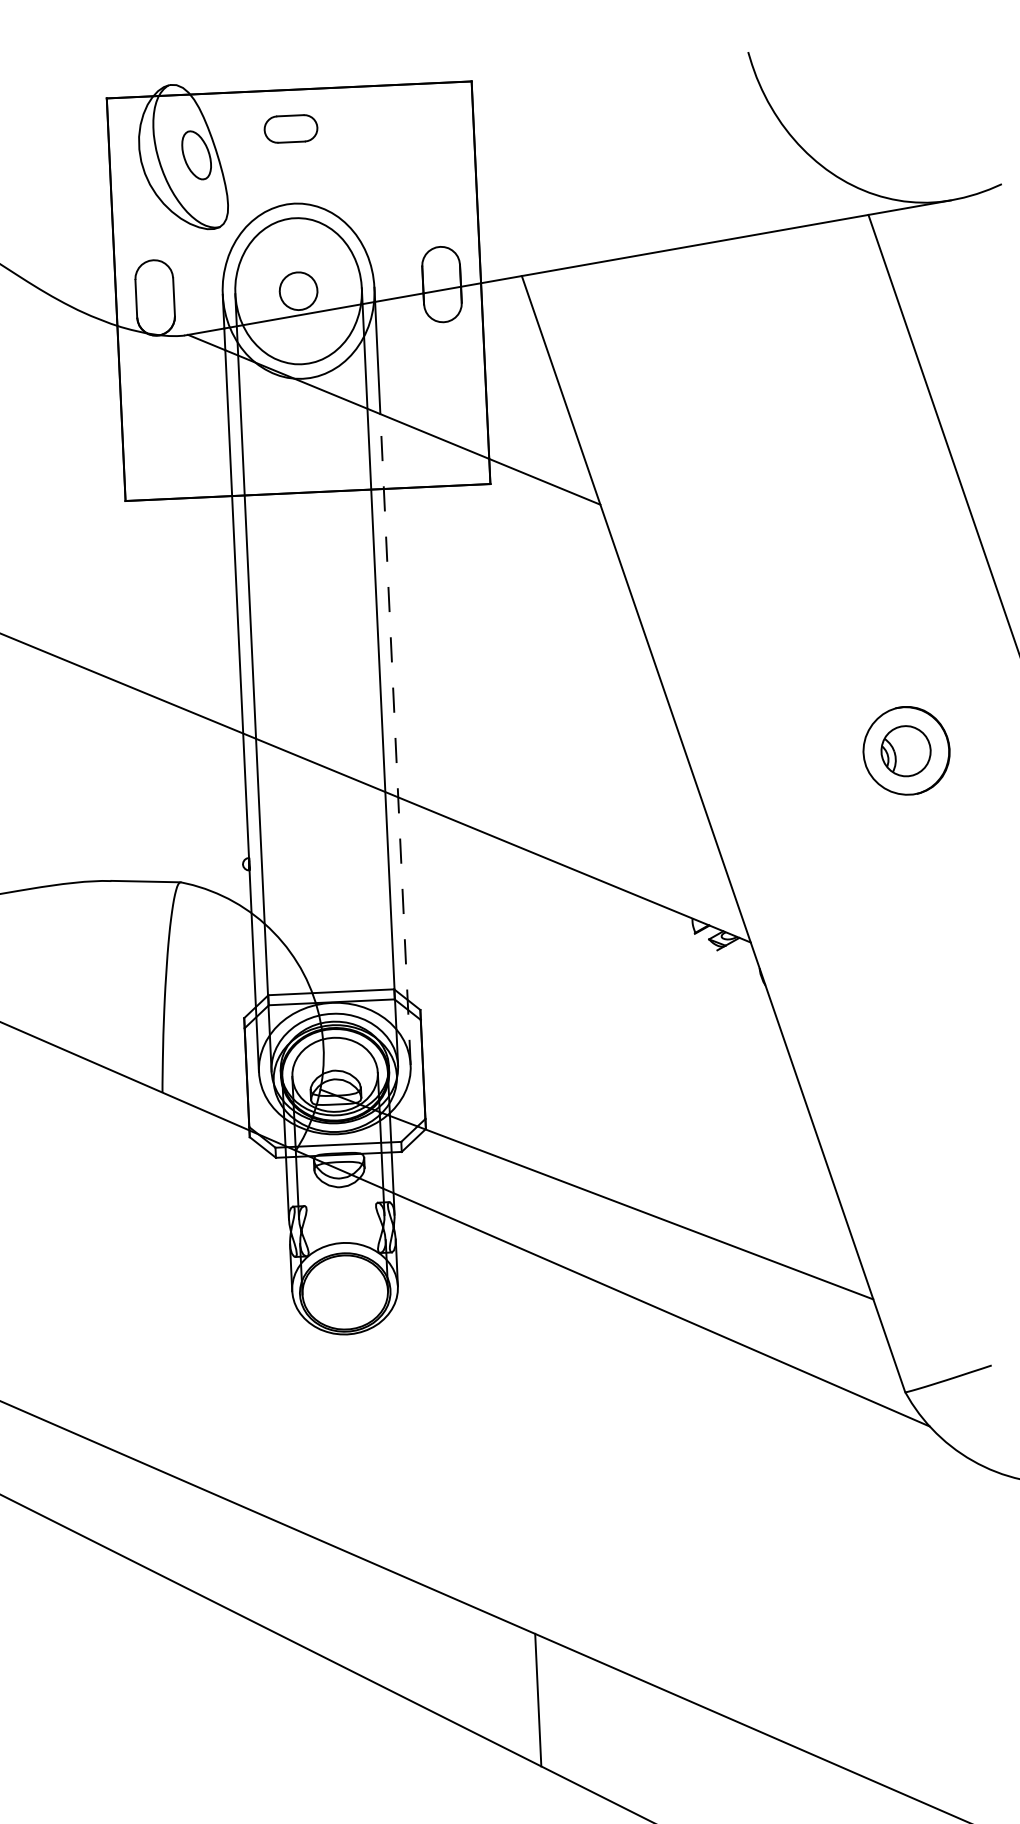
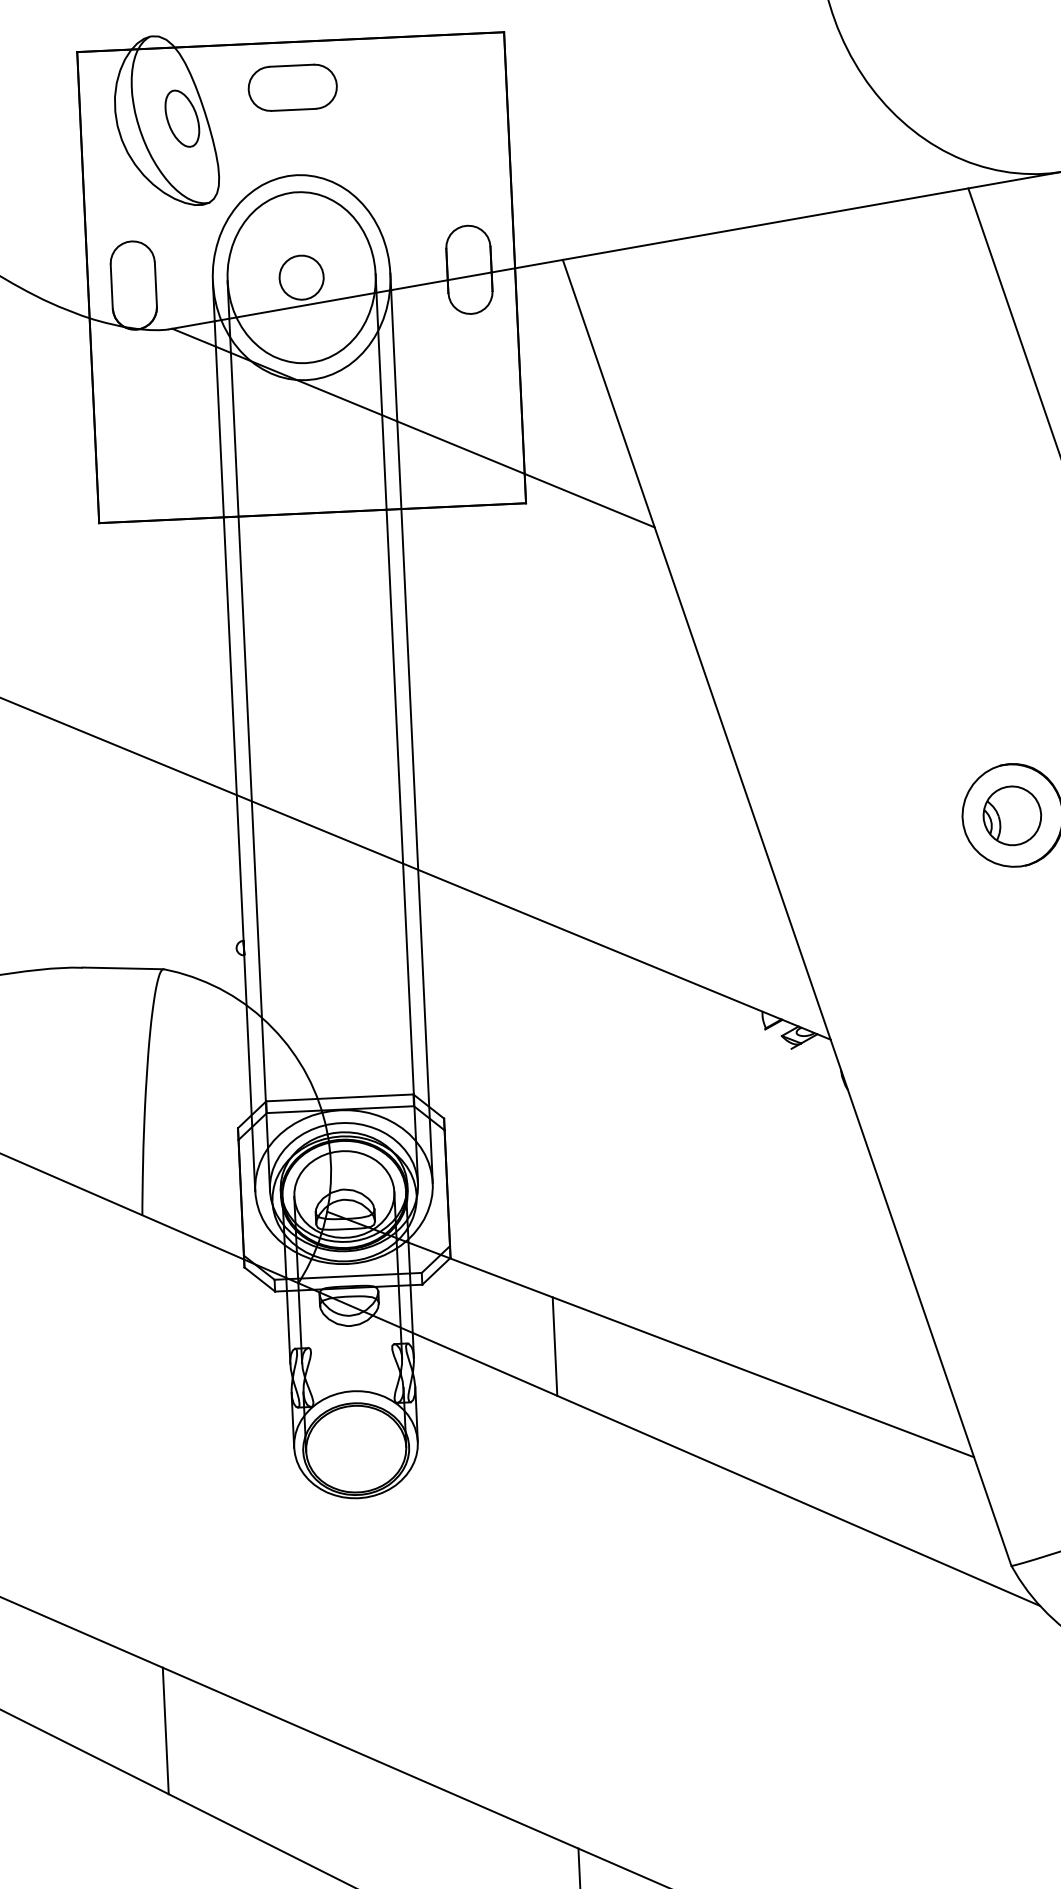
part: (290, 128) -> (292, 87), size x1.43
line: (395, 739) -> (414, 802), dashed -> solid
line: (515, 1204) -> (555, 1346), added
line: (182, 1533) -> (165, 1731), added

